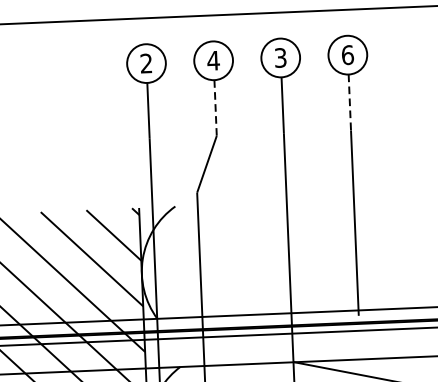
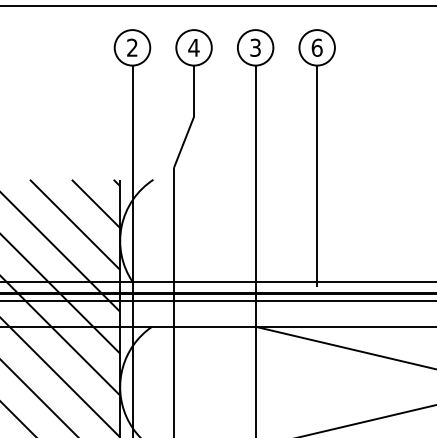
line: (350, 102) -> (317, 91), dashed -> solid
line: (216, 108) -> (194, 91), dashed -> solid

